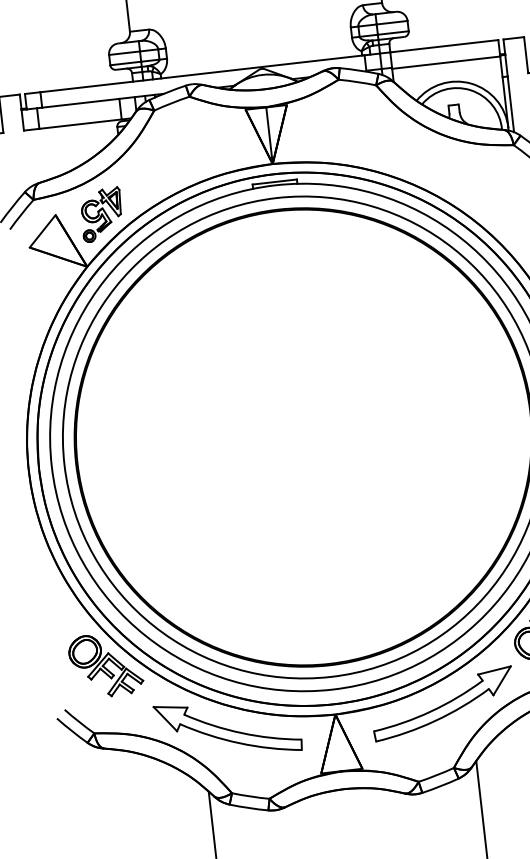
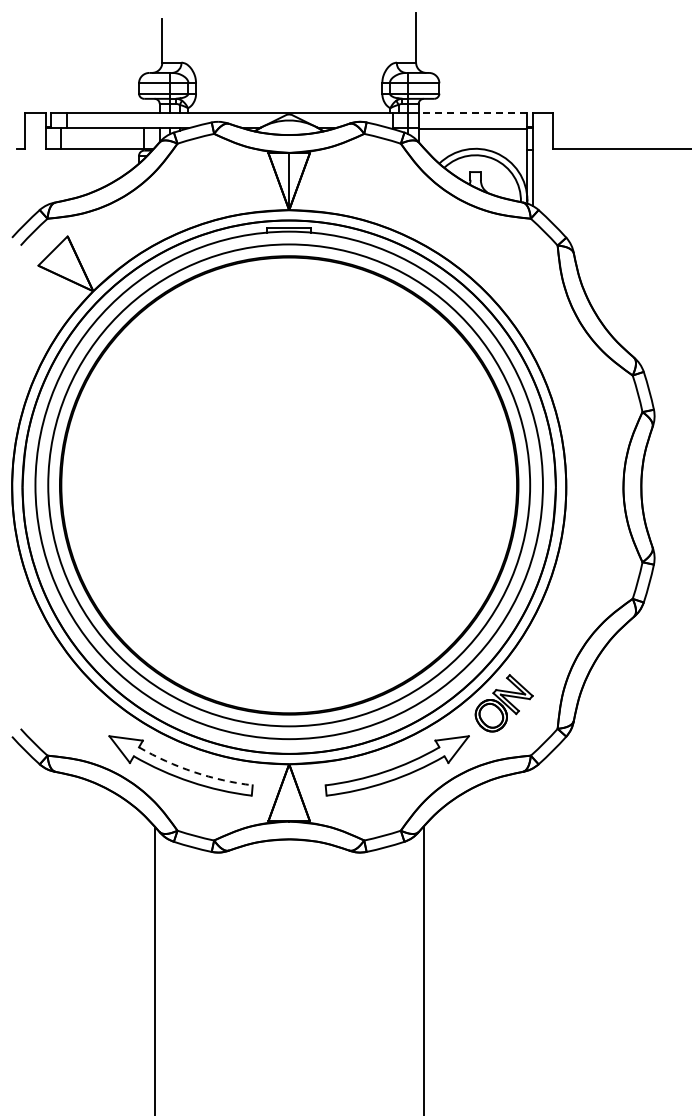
line: (443, 46) -> (472, 112), solid -> dashed
part: (101, 214) -> (113, 240), removed
part: (105, 665) -> (66, 689), removed
arc: (241, 733) -> (193, 772), solid -> dashed

